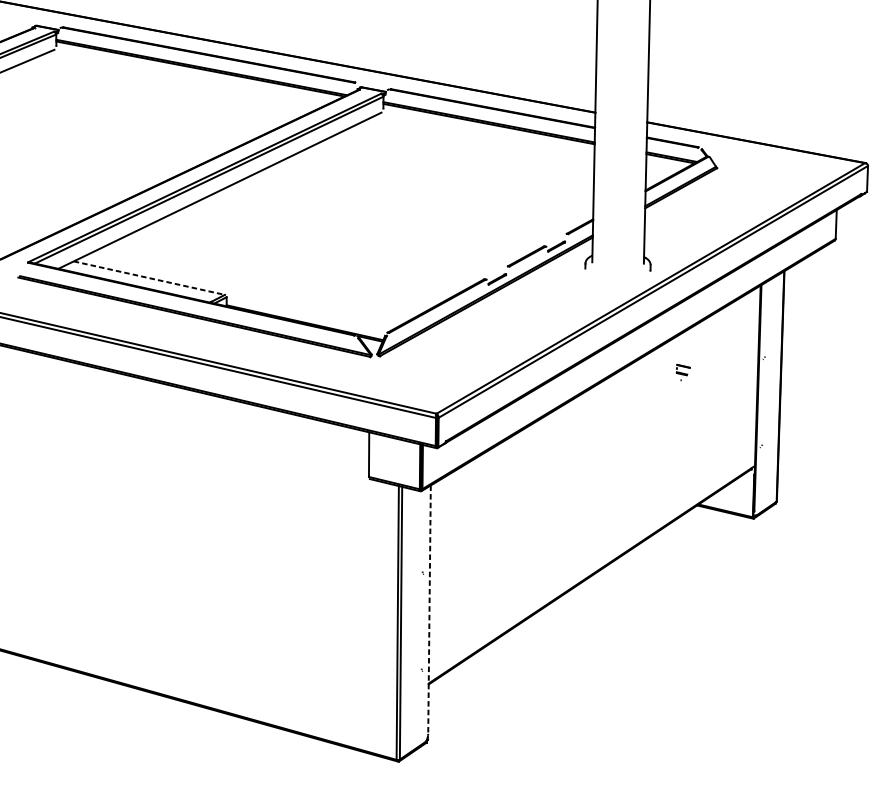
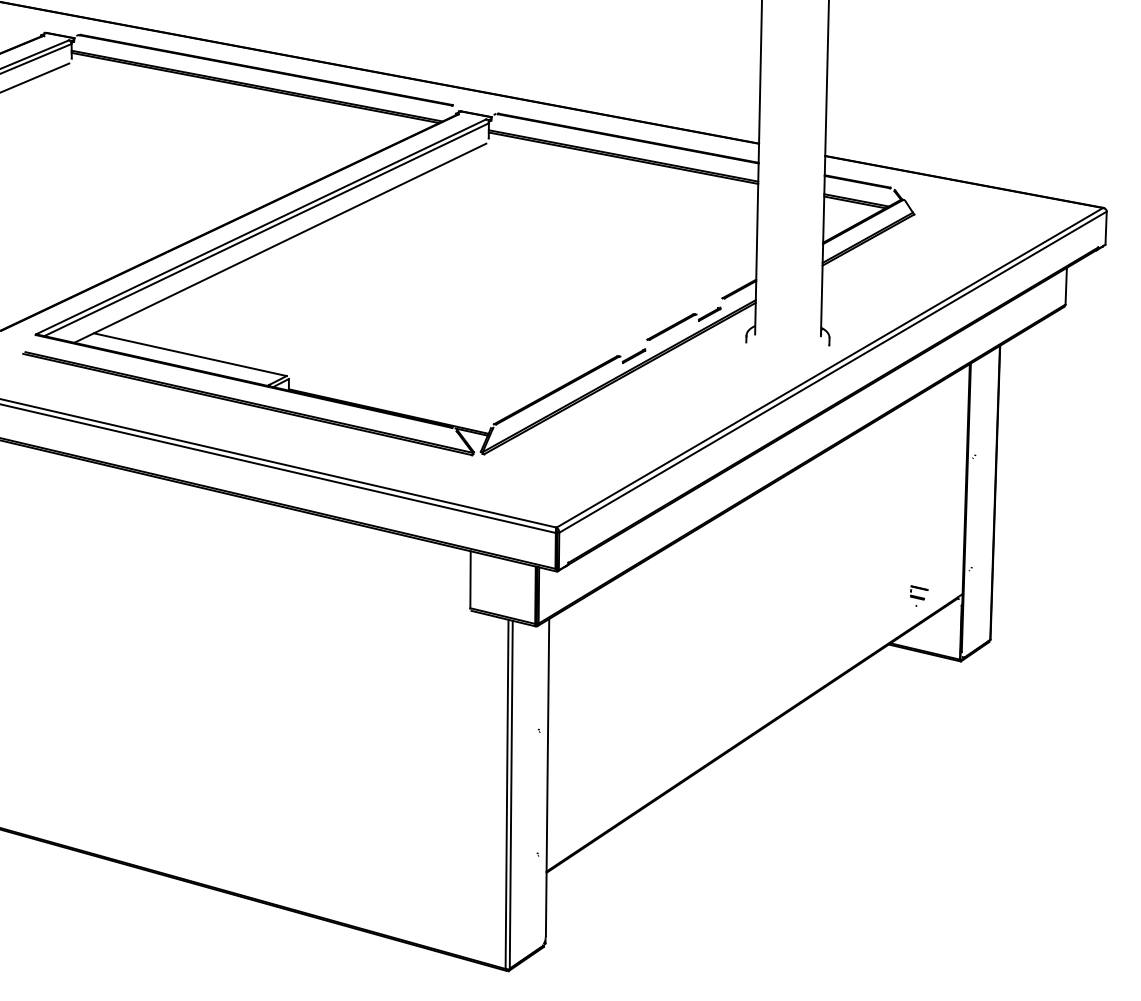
line: (149, 278) -> (190, 354), dashed -> solid
part: (683, 372) -> (919, 595), moved
line: (429, 609) -> (547, 777), dashed -> solid

